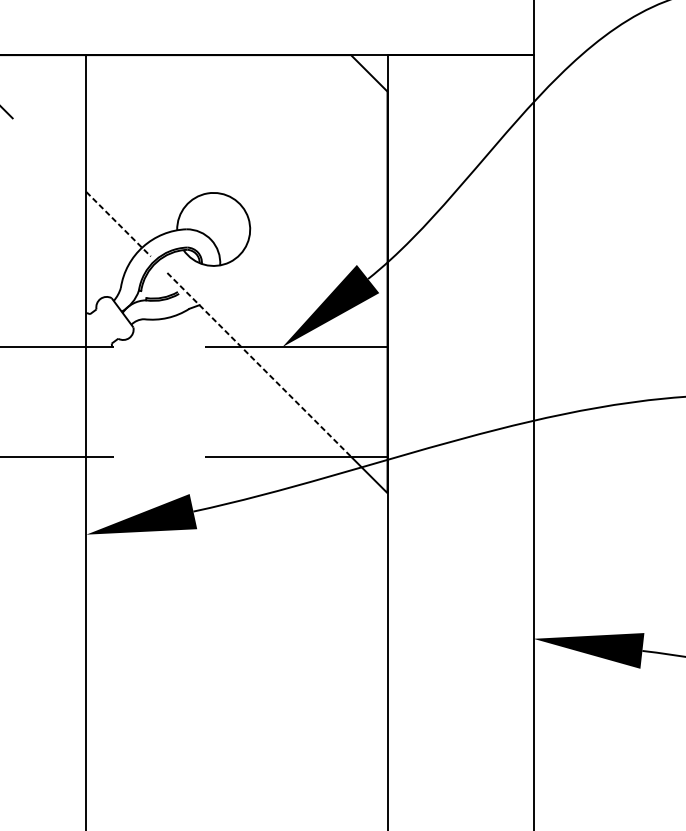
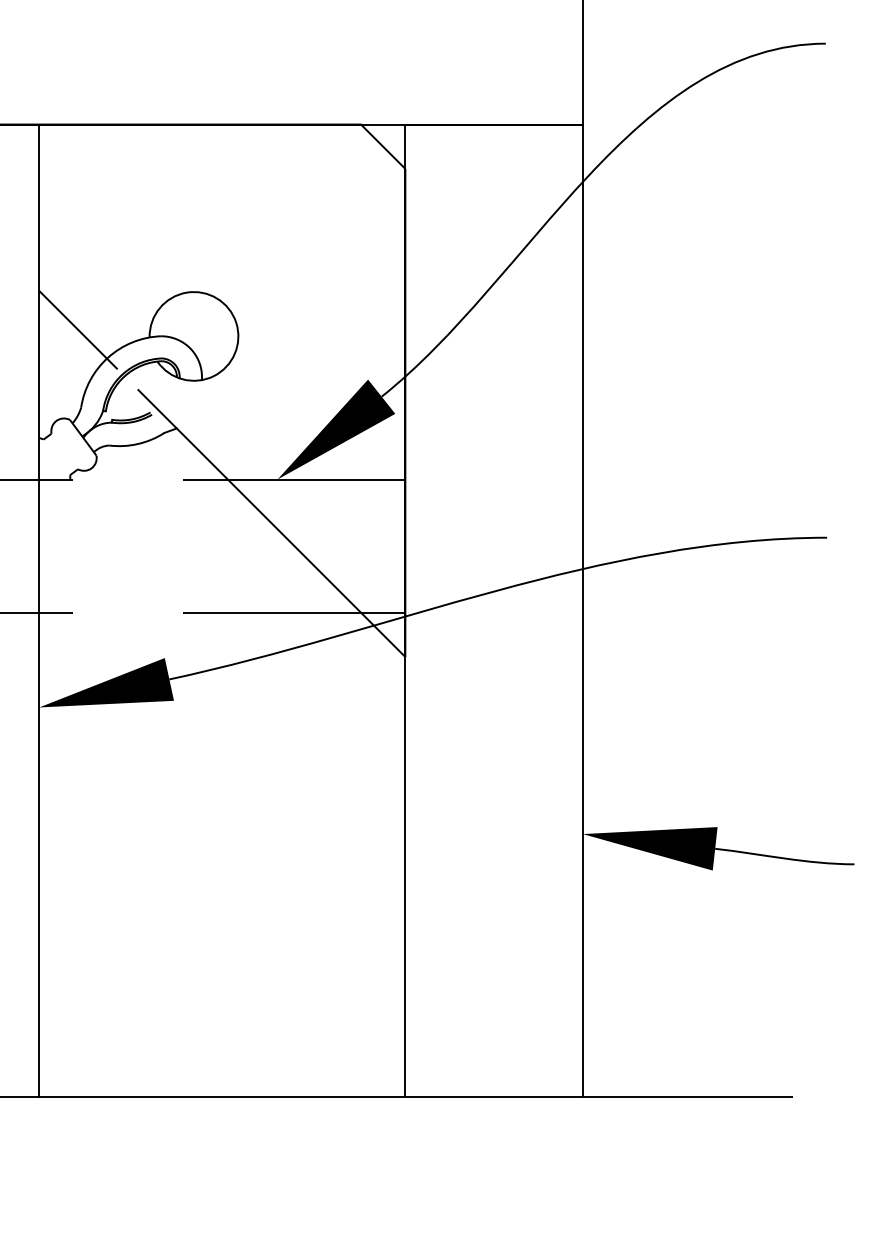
line: (118, 224) -> (78, 330), dashed -> solid
line: (259, 365) -> (249, 501), dashed -> solid

